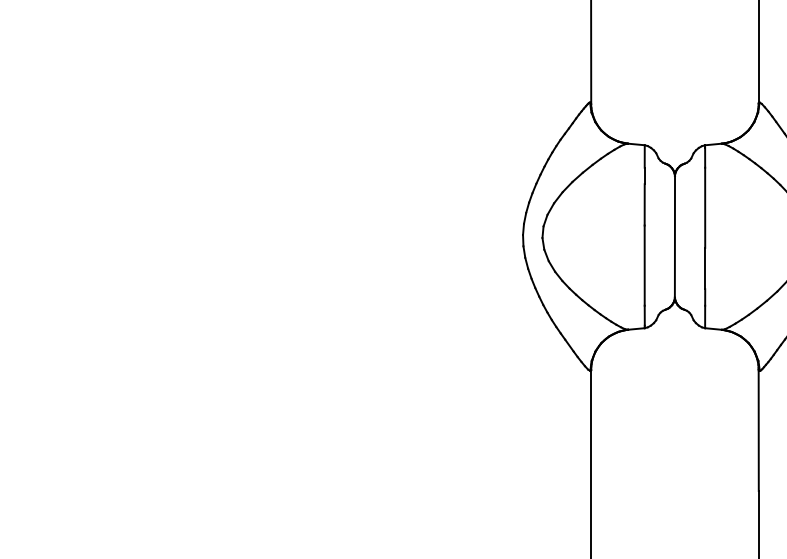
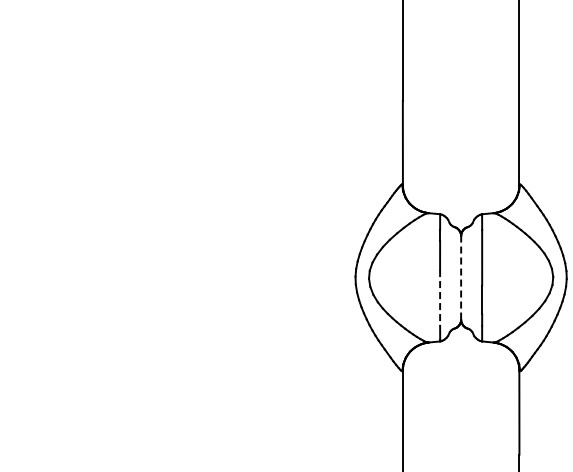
line: (675, 237) -> (461, 278), solid -> dashed
line: (645, 264) -> (440, 297), solid -> dashed

